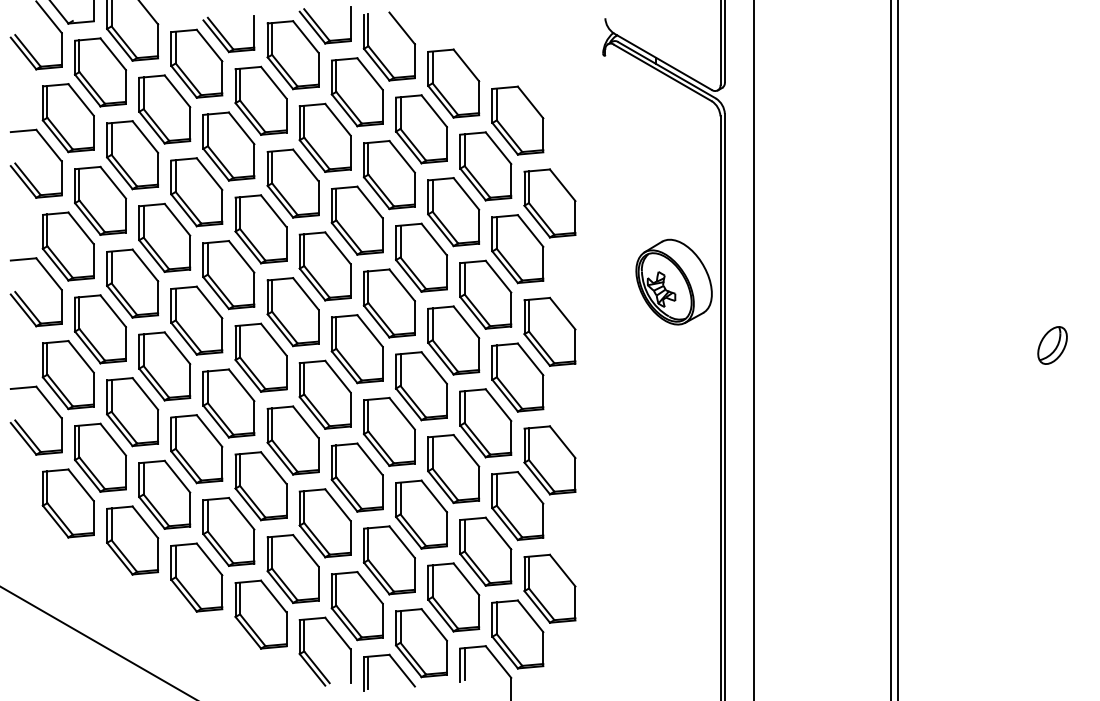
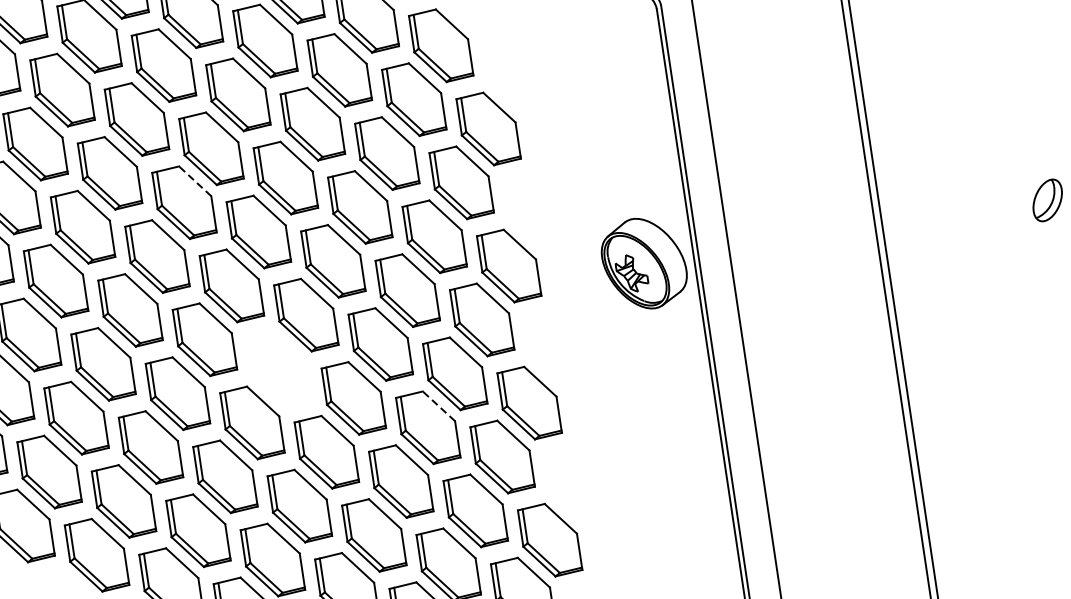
line: (273, 210) -> (194, 180), solid -> dashed
part: (673, 281) -> (643, 263), moved
part: (324, 394) -> (278, 368), removed
line: (466, 450) -> (439, 405), solid -> dashed

